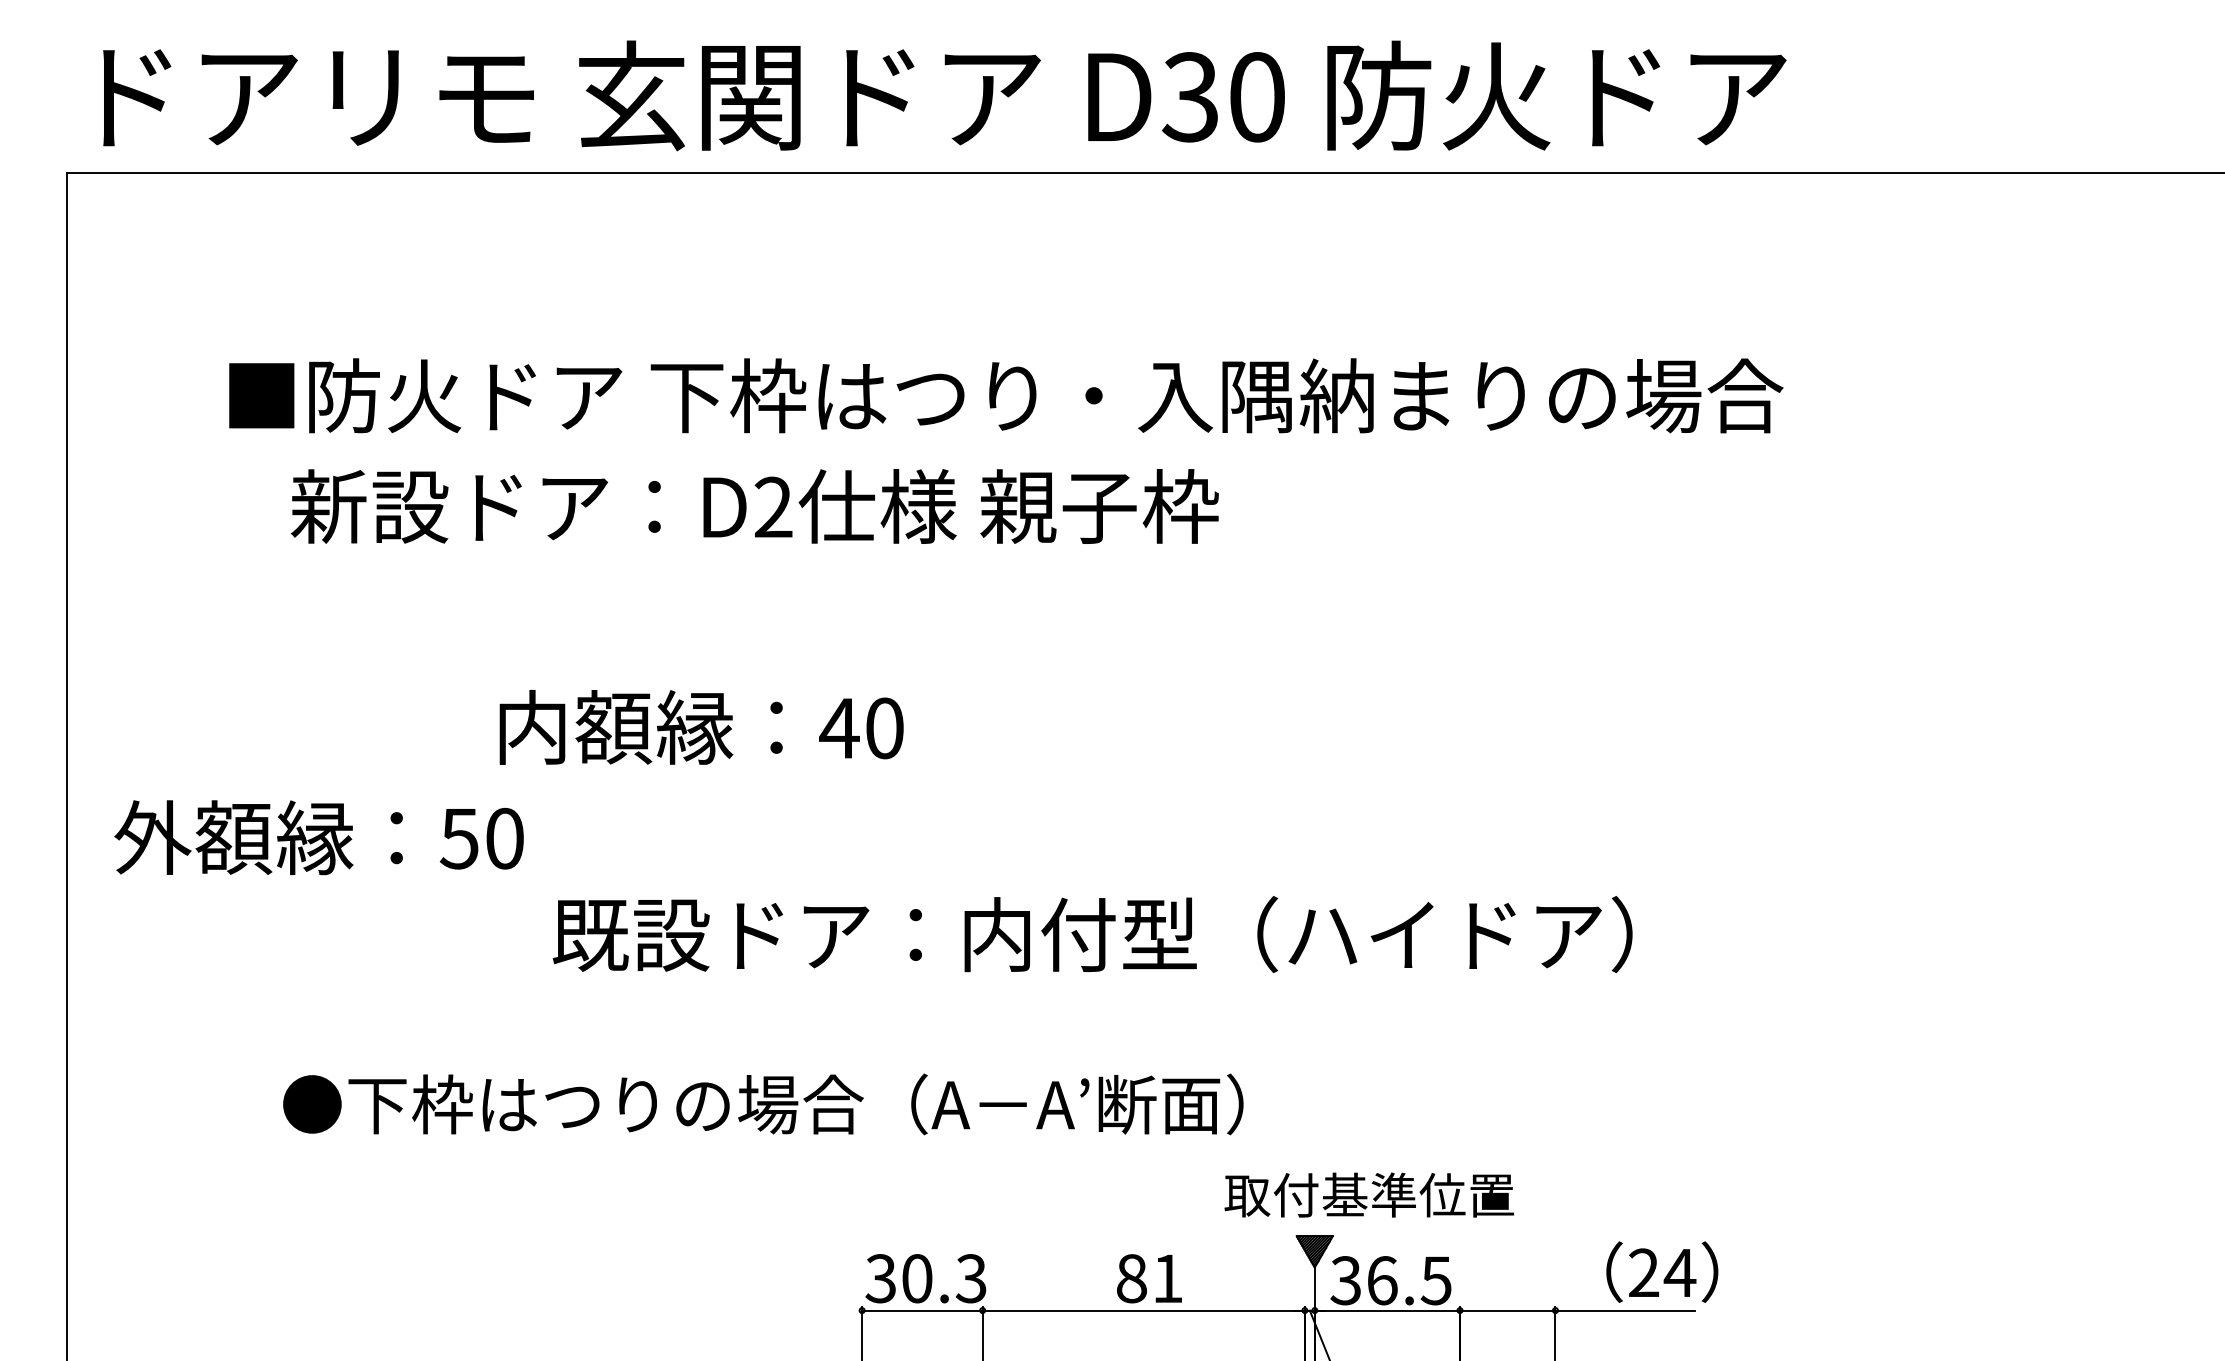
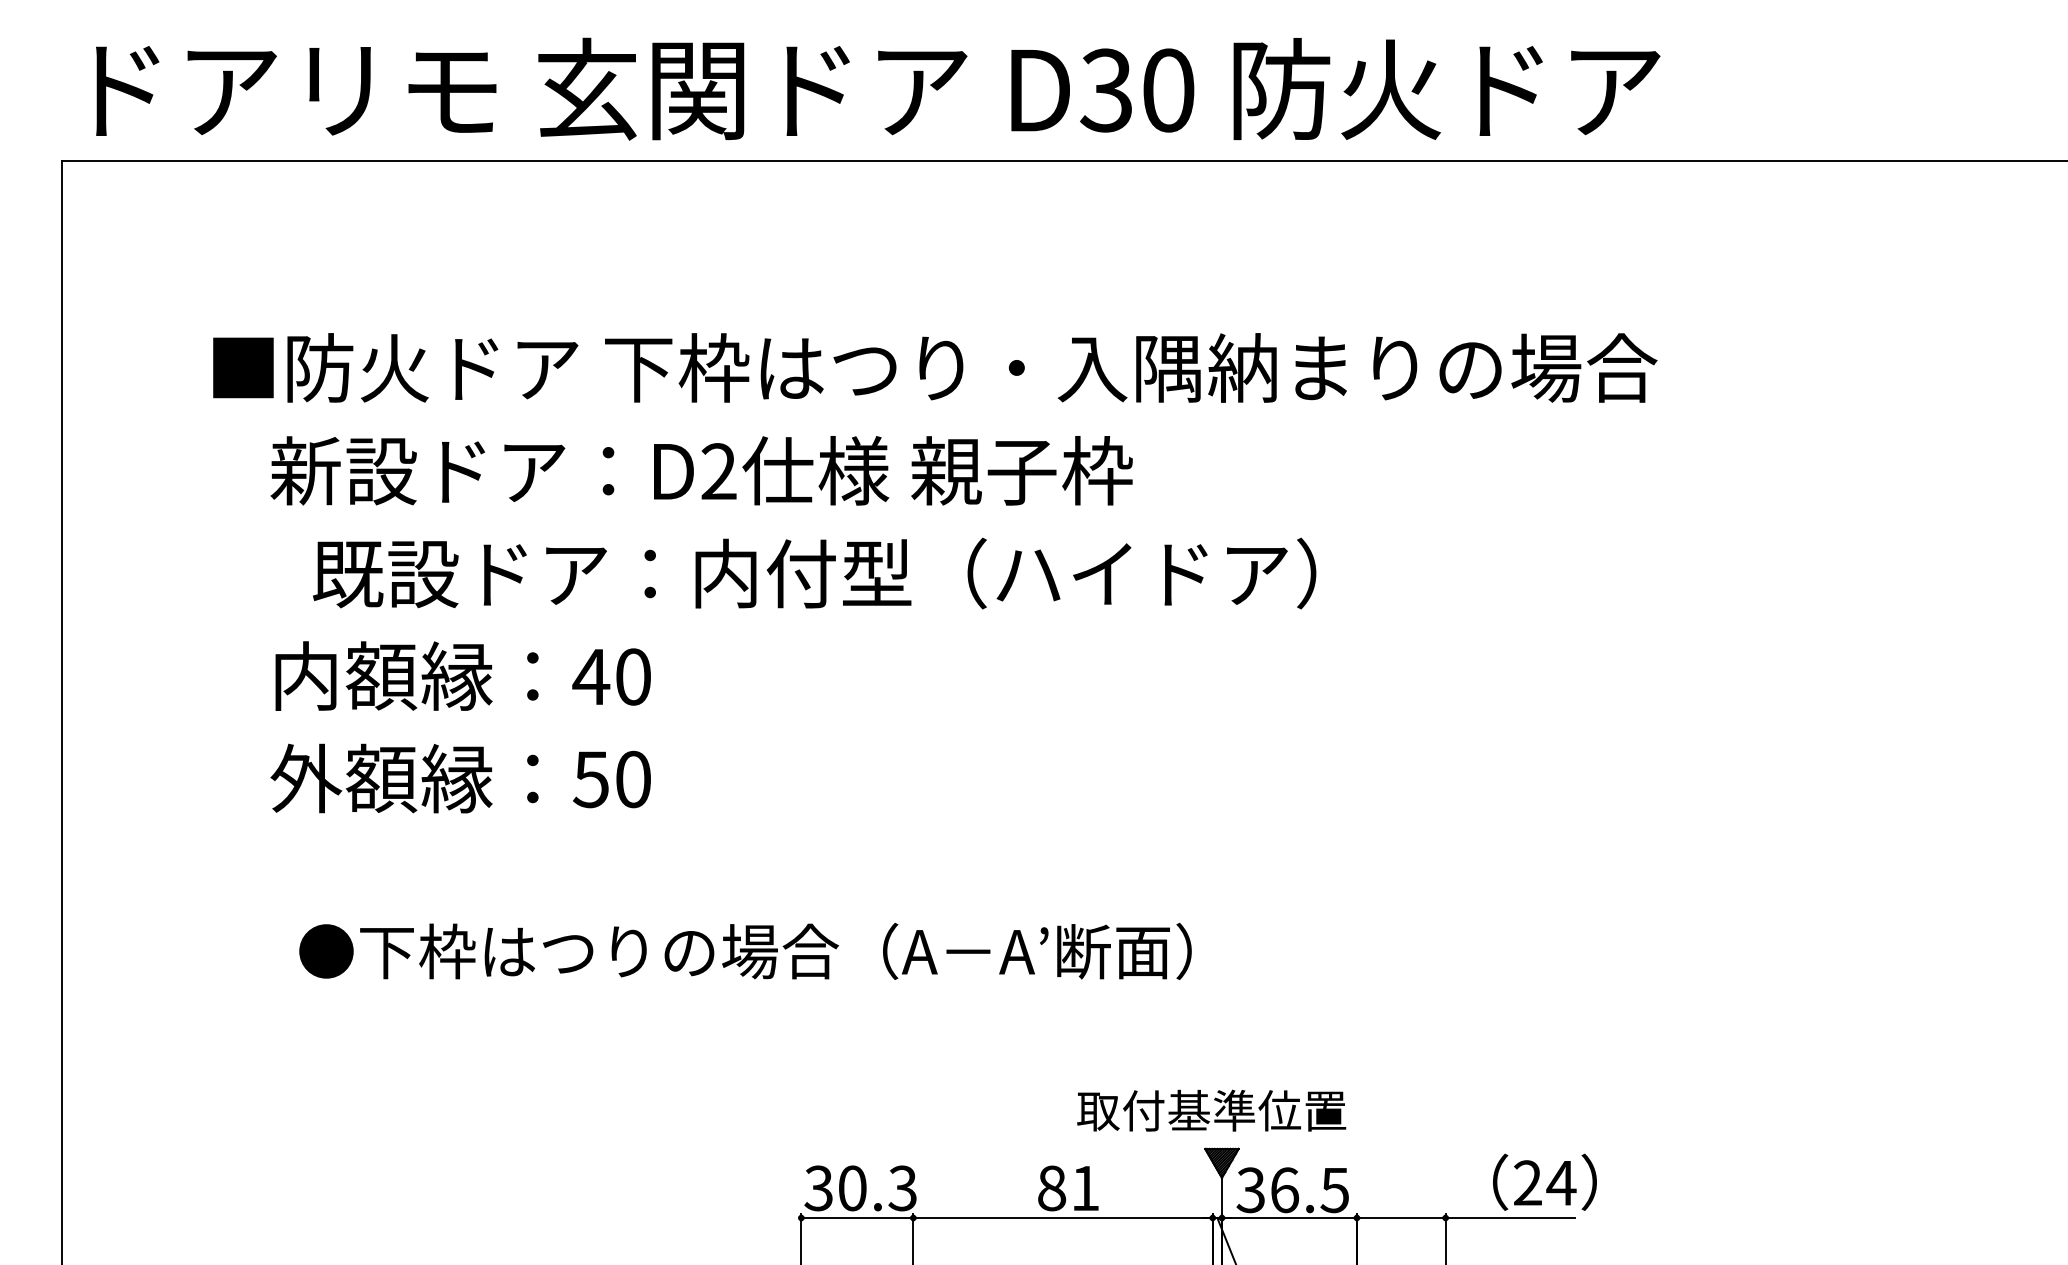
text: (700, 726) -> (462, 675), moved
text: (318, 837) -> (460, 778), moved
text: (1092, 934) -> (814, 573), moved
text: (763, 1103) -> (745, 950), moved
text: (1369, 1194) -> (1211, 1110), moved

